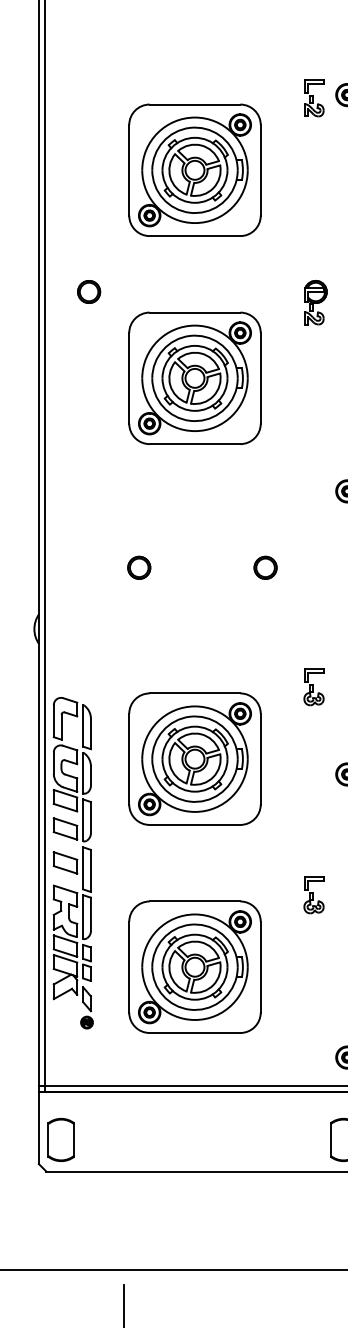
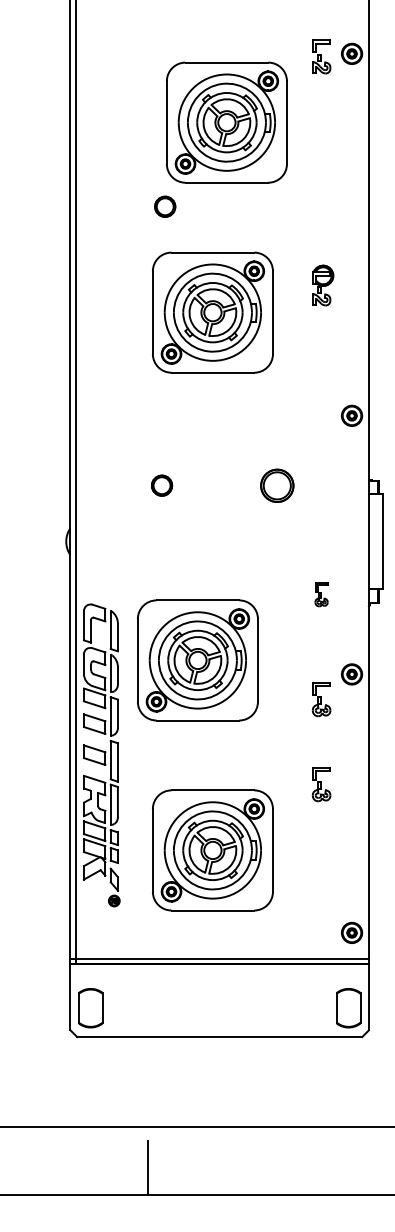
part: (194, 170) -> (226, 122), moved
part: (89, 291) -> (165, 206), moved
part: (316, 302) -> (323, 285), moved
part: (265, 567) -> (277, 485), size x1.6
part: (313, 686) -> (321, 594), size x0.7
part: (194, 759) -> (197, 660), moved
part: (313, 801) -> (321, 699), added

